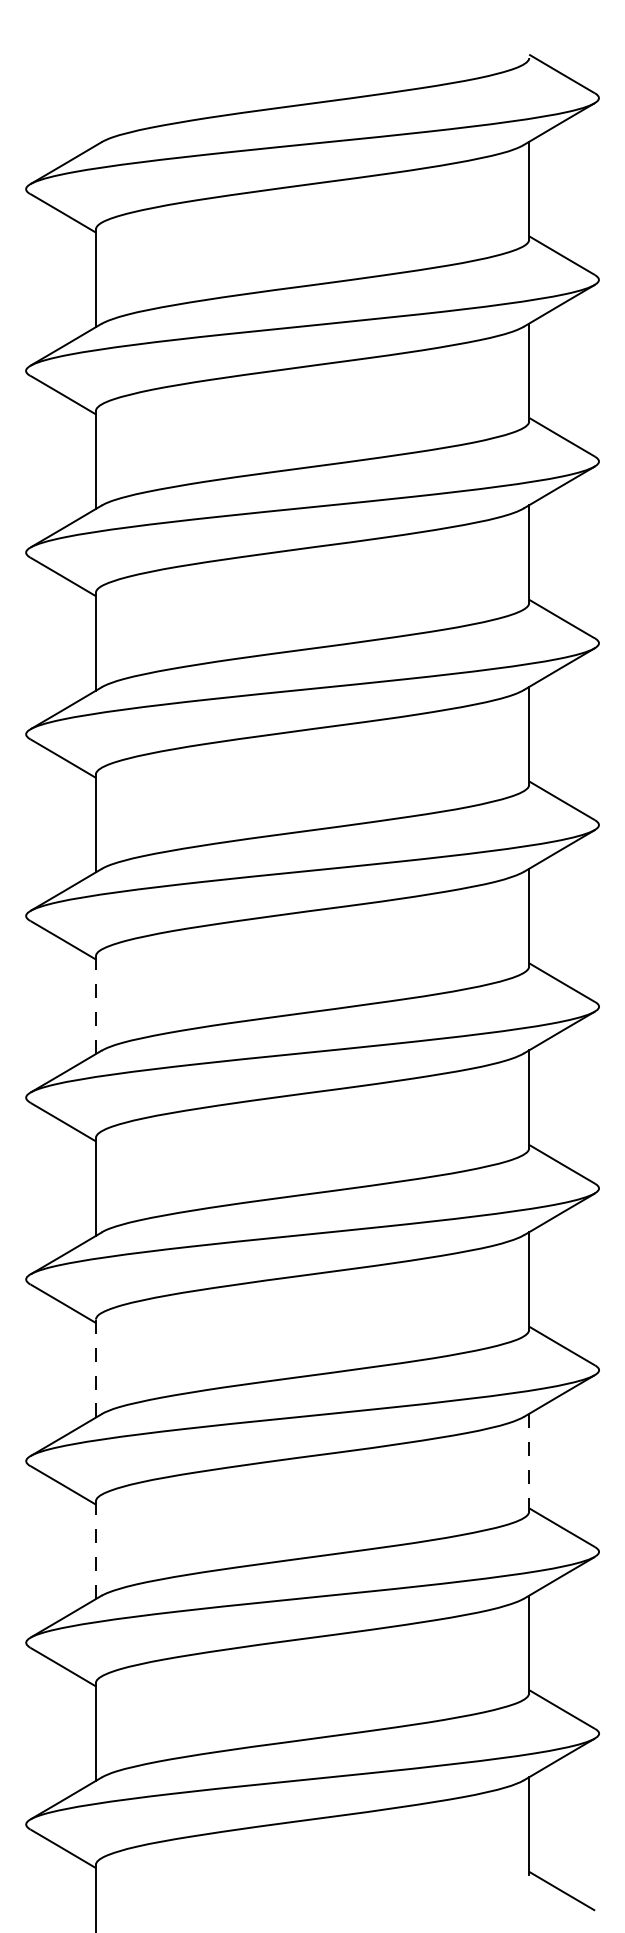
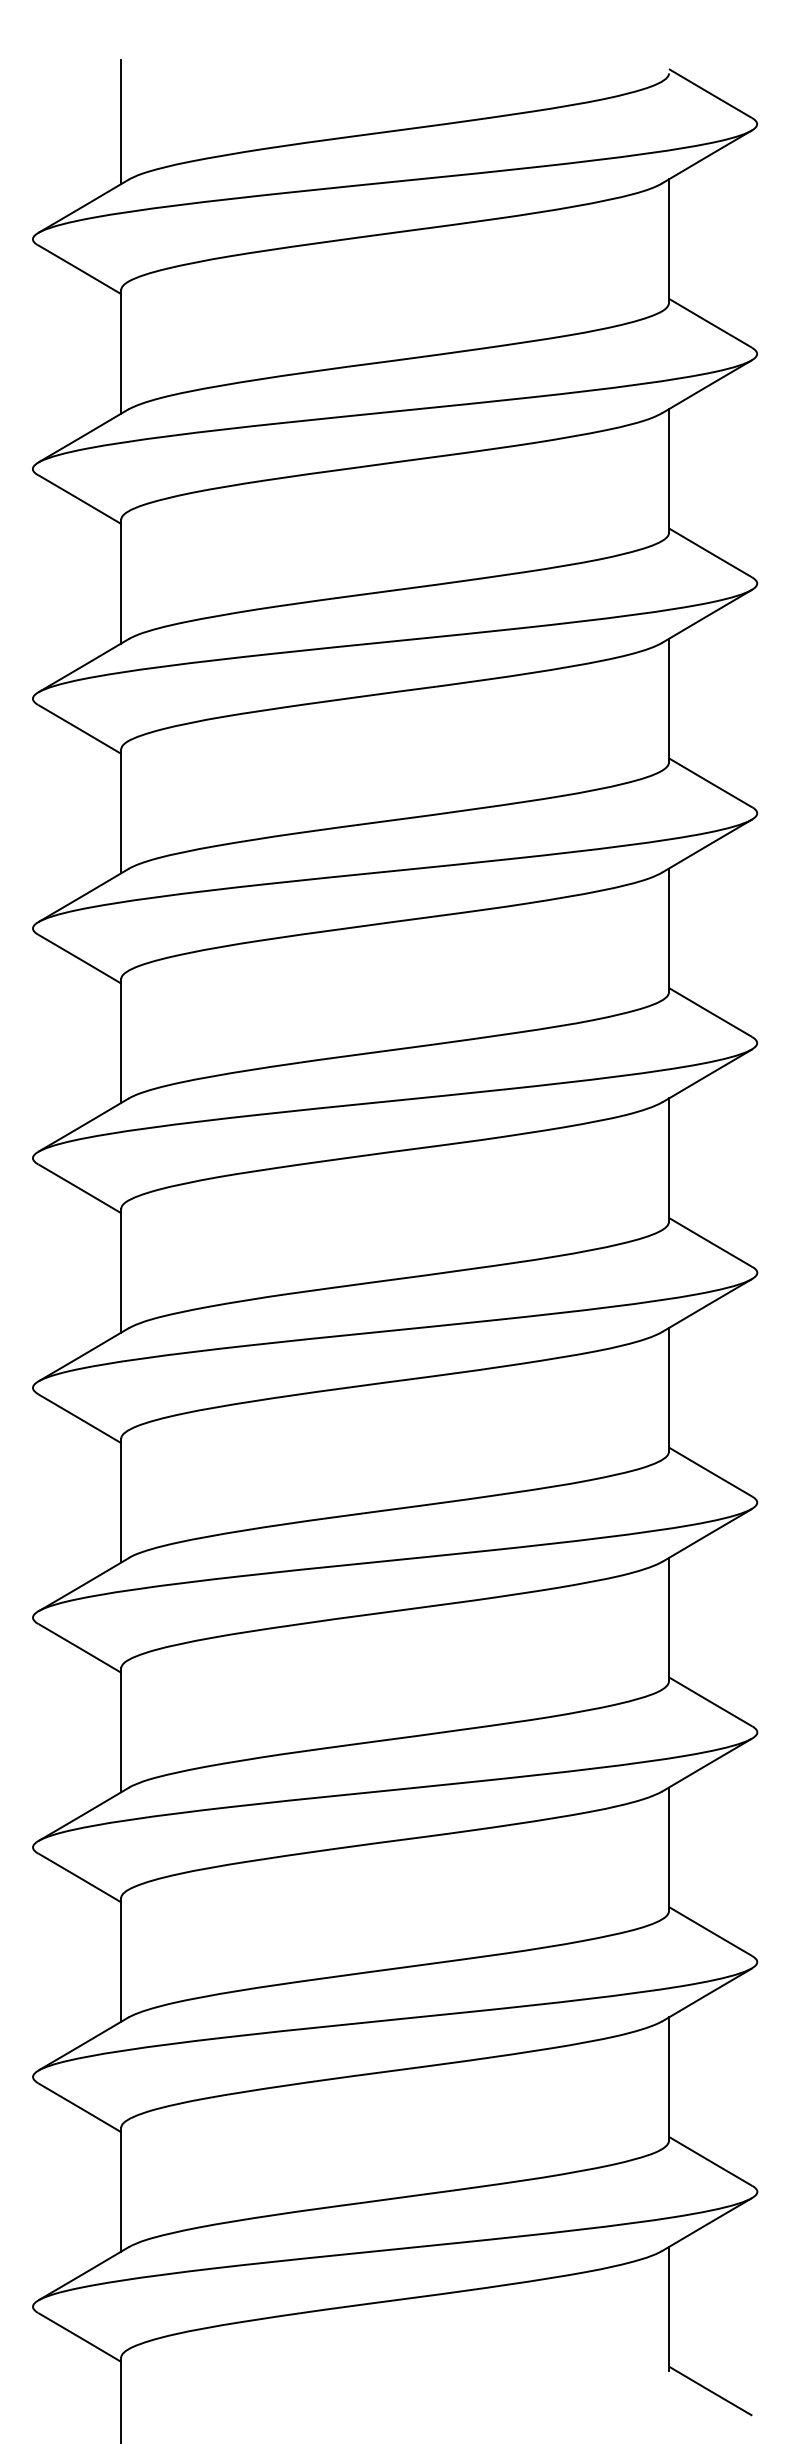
line: (95, 96) -> (120, 122), added
line: (95, 1005) -> (120, 1271), dashed -> solid
line: (95, 1368) -> (120, 1730), dashed -> solid
line: (529, 1462) -> (669, 1849), dashed -> solid
line: (95, 1550) -> (120, 1960), dashed -> solid

